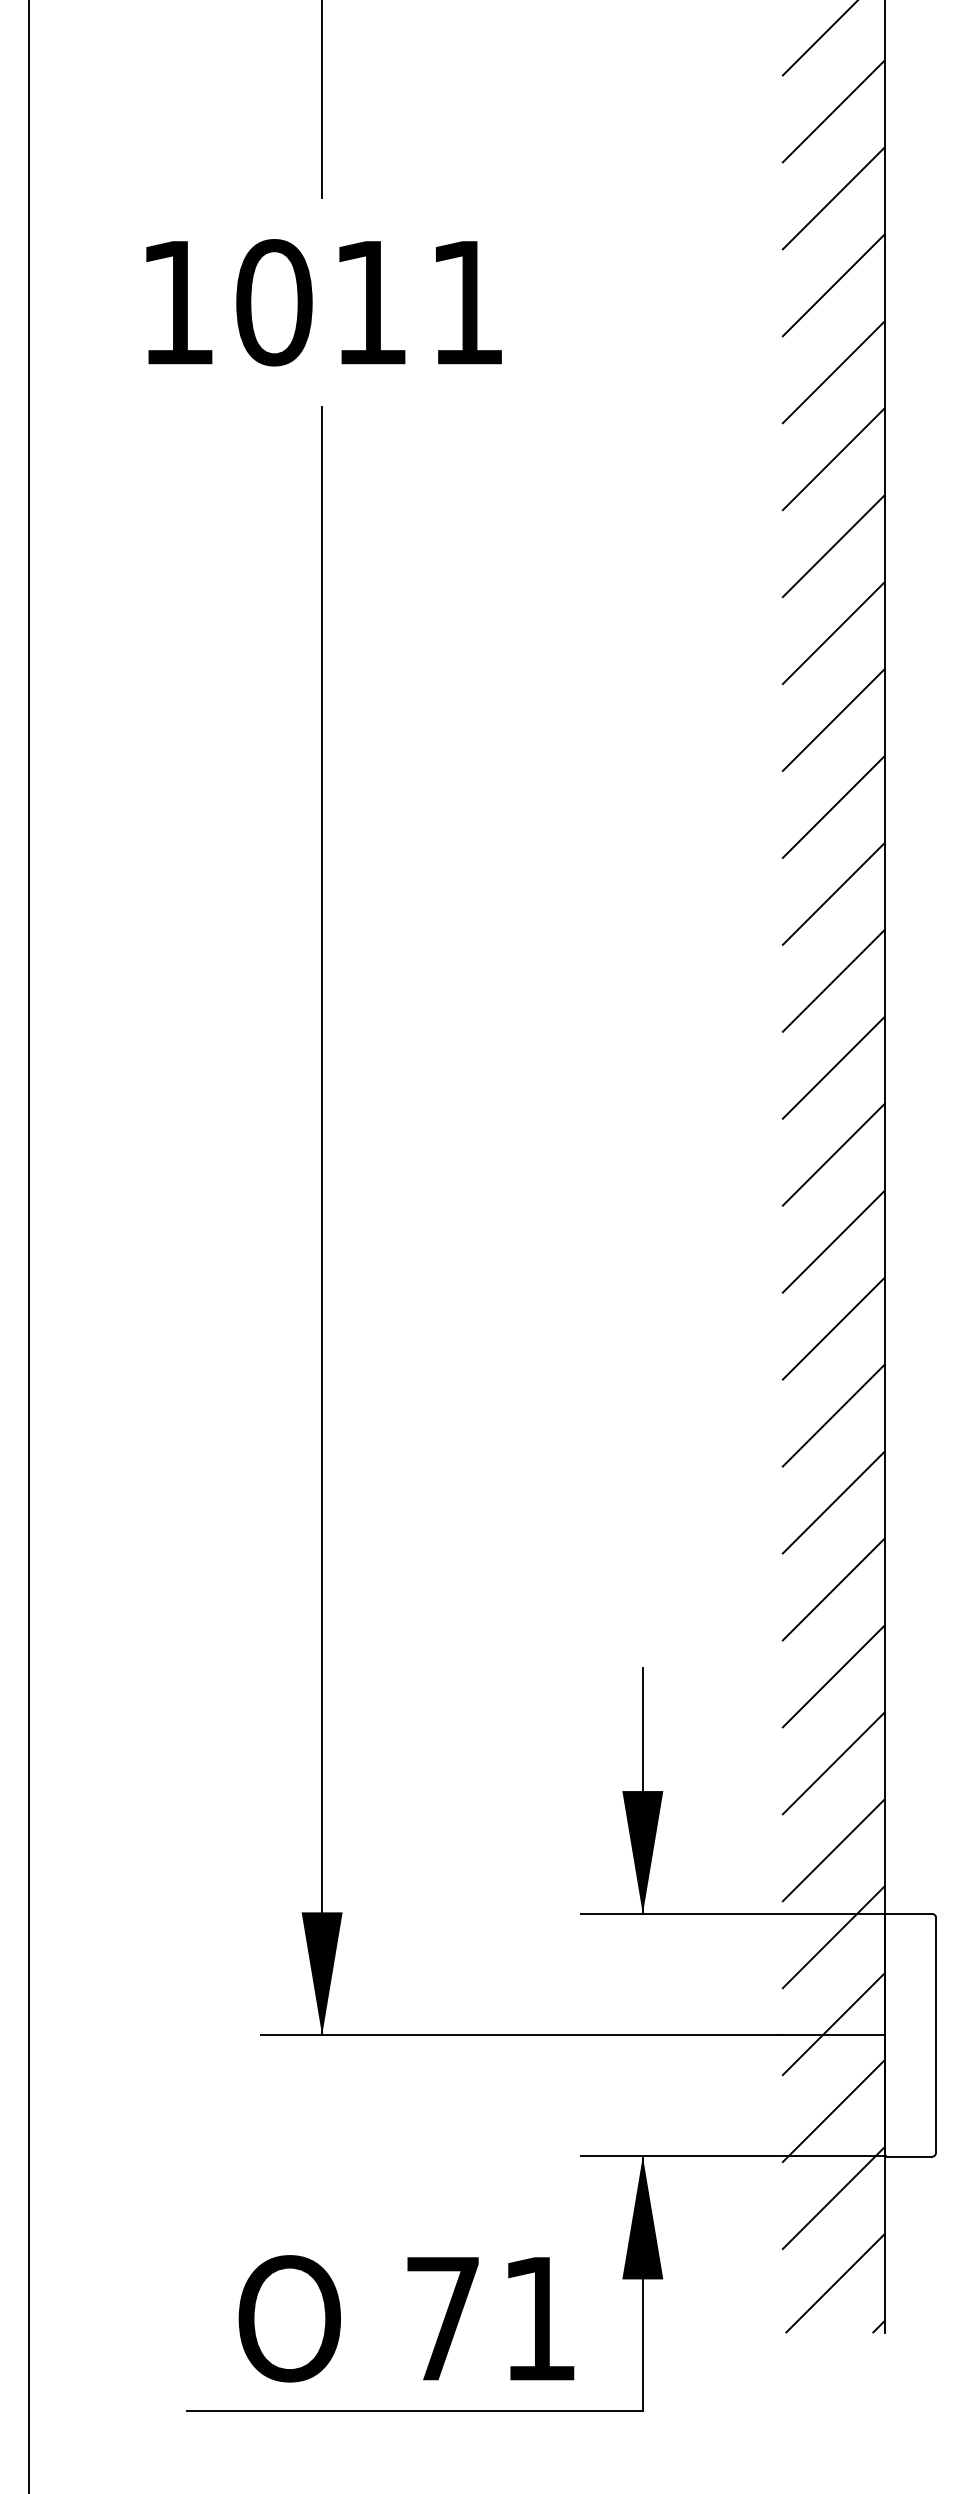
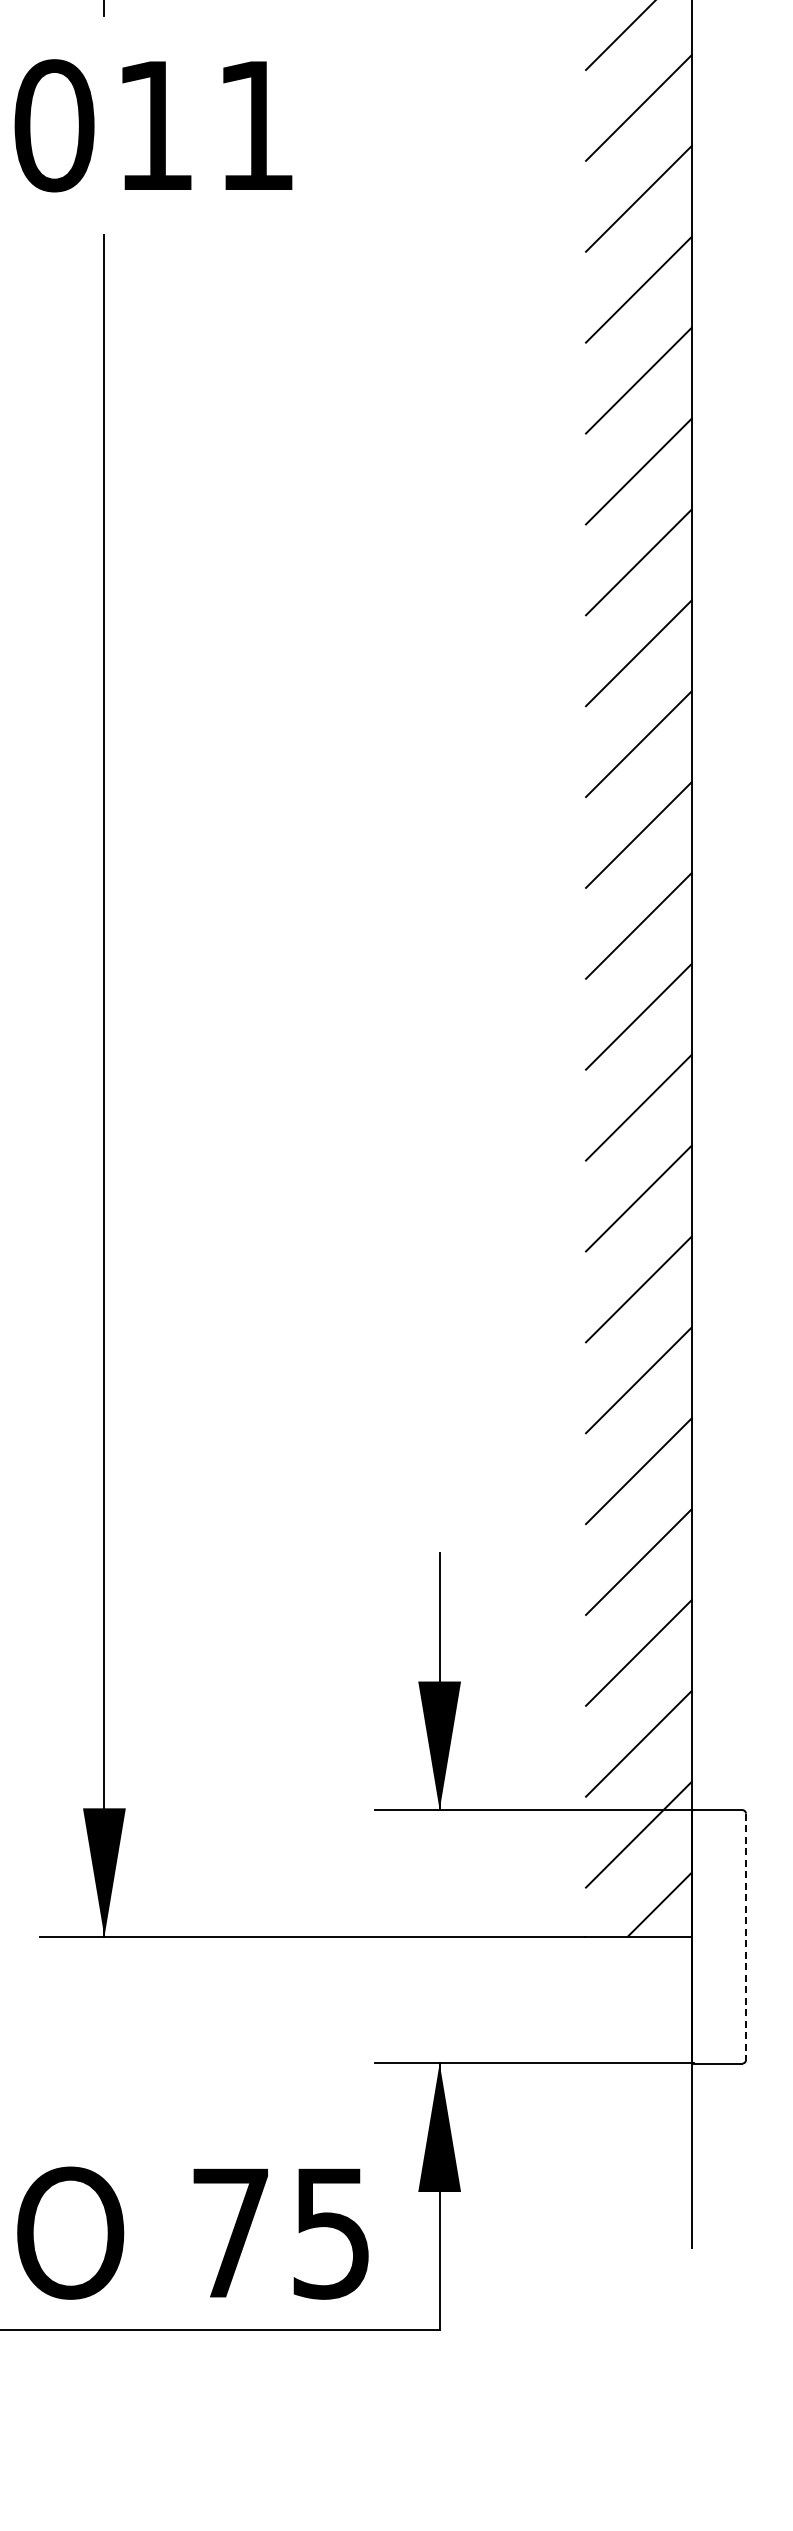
line: (935, 2035) -> (745, 1937), solid -> dashed
hatch: (833, 2184) -> (638, 2092), removed
text: (538, 2319) -> (330, 2233), 71 -> 75

